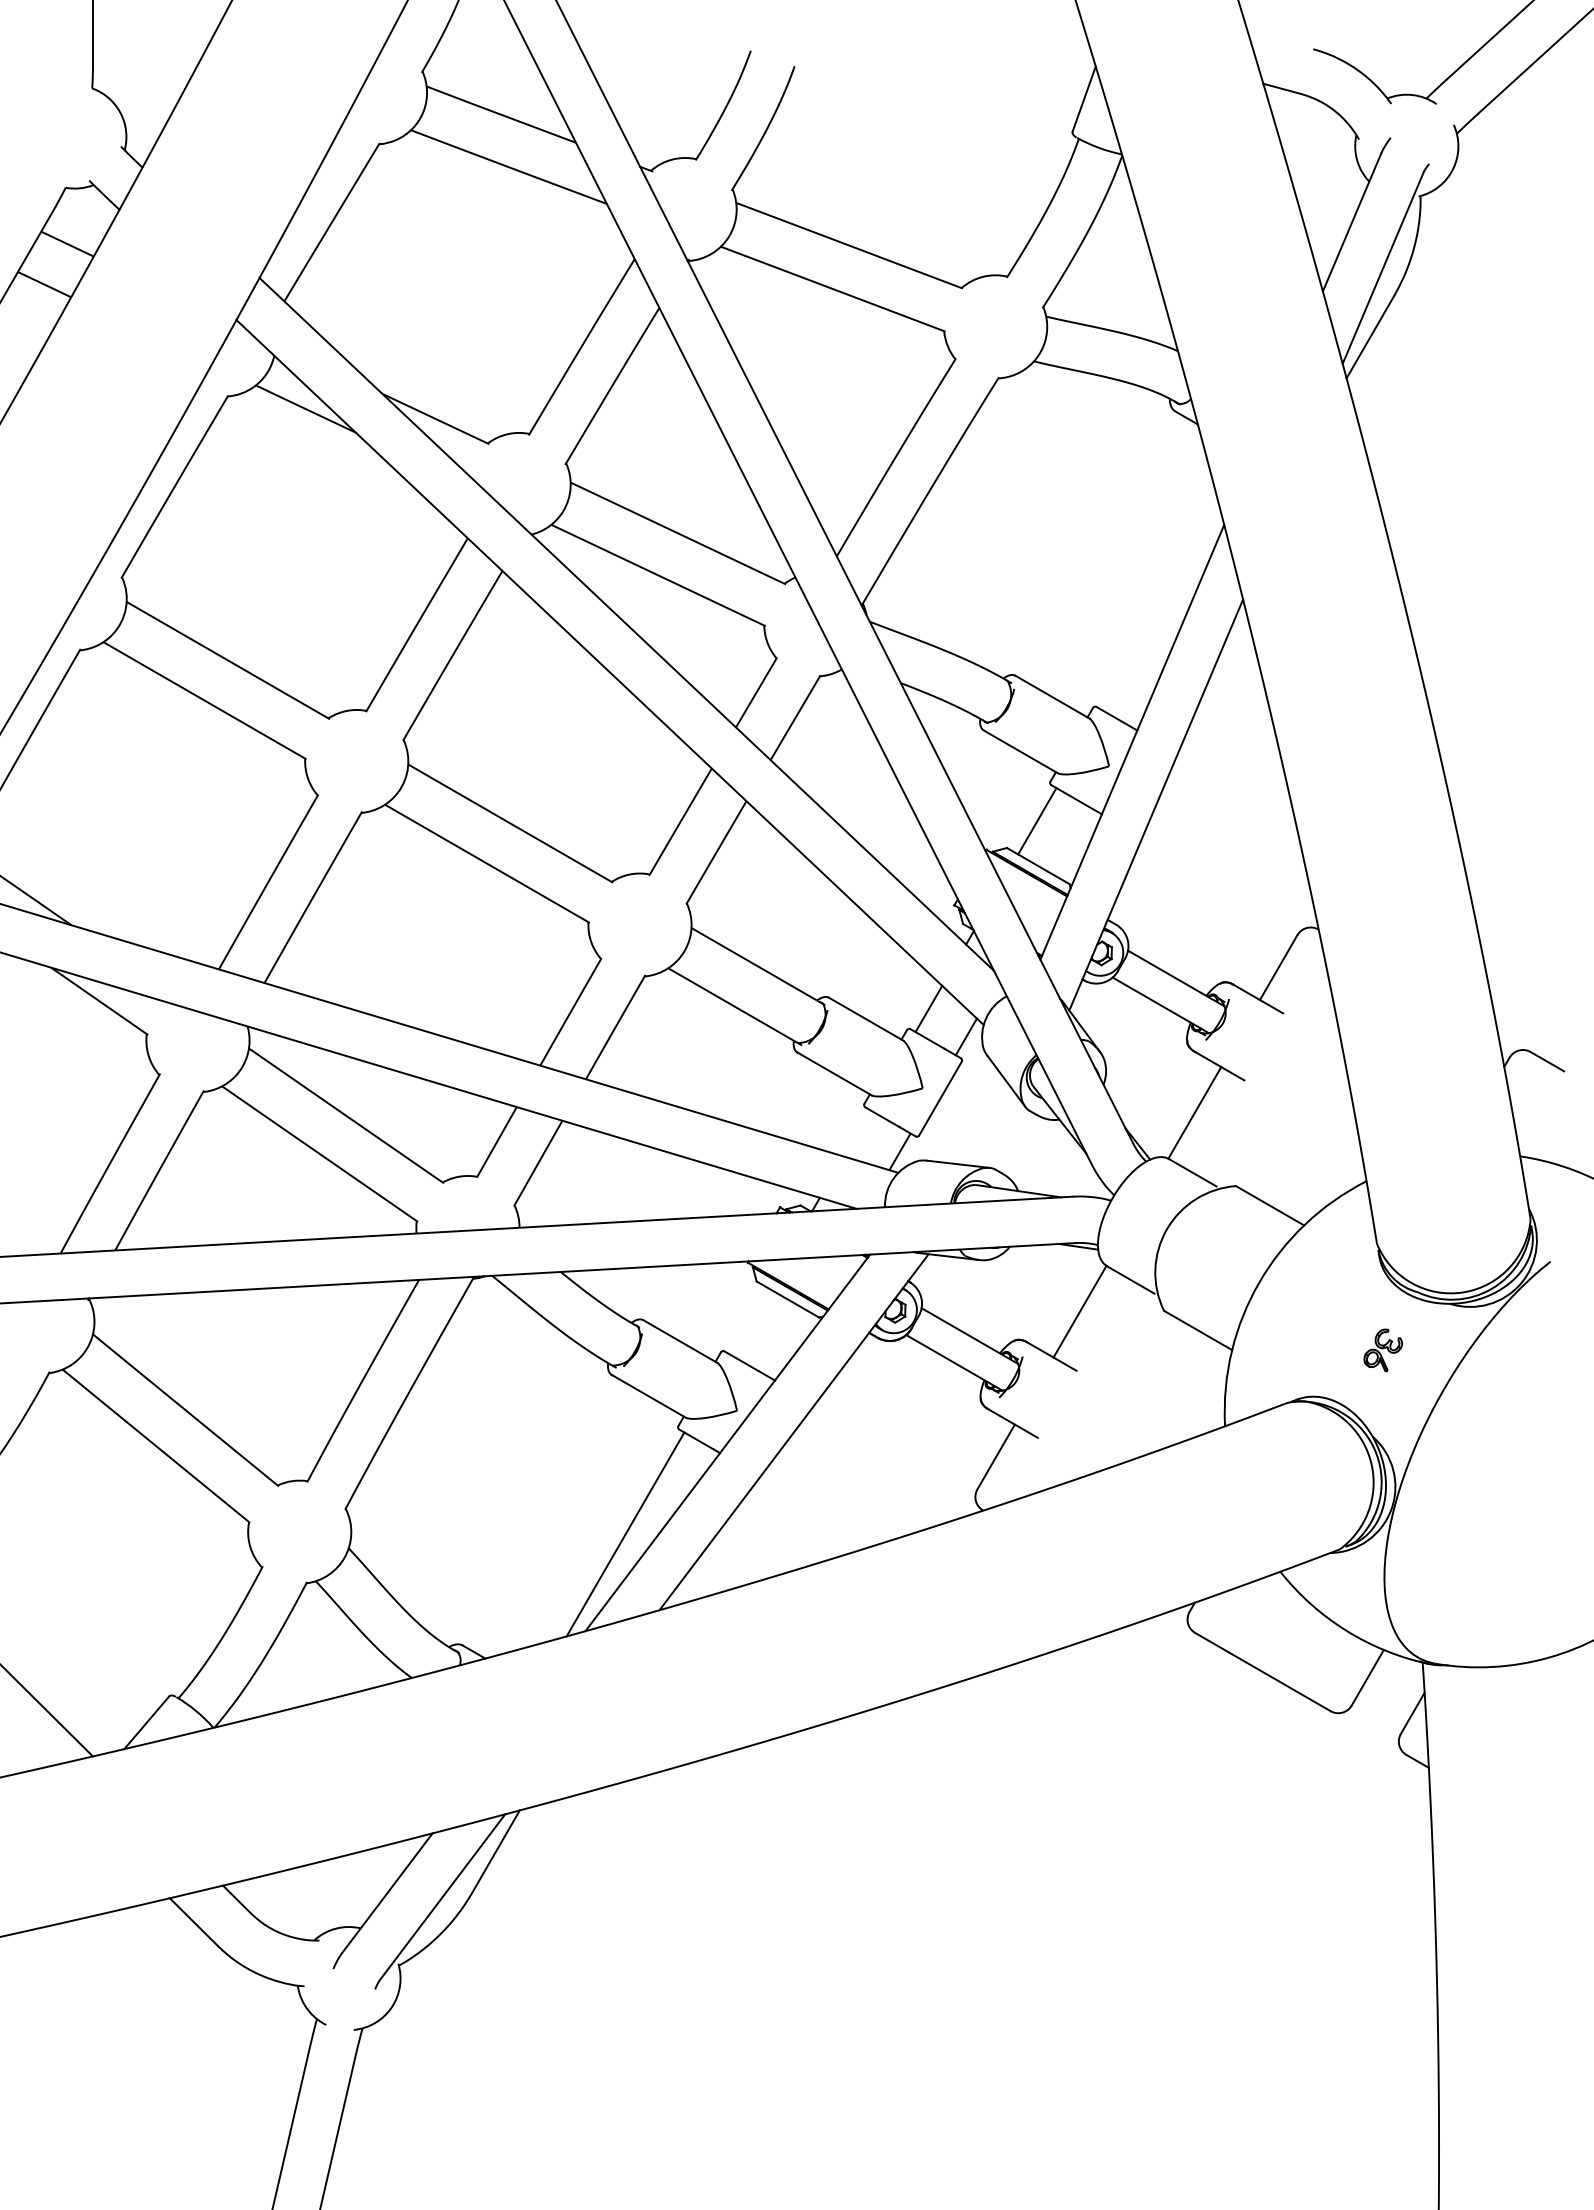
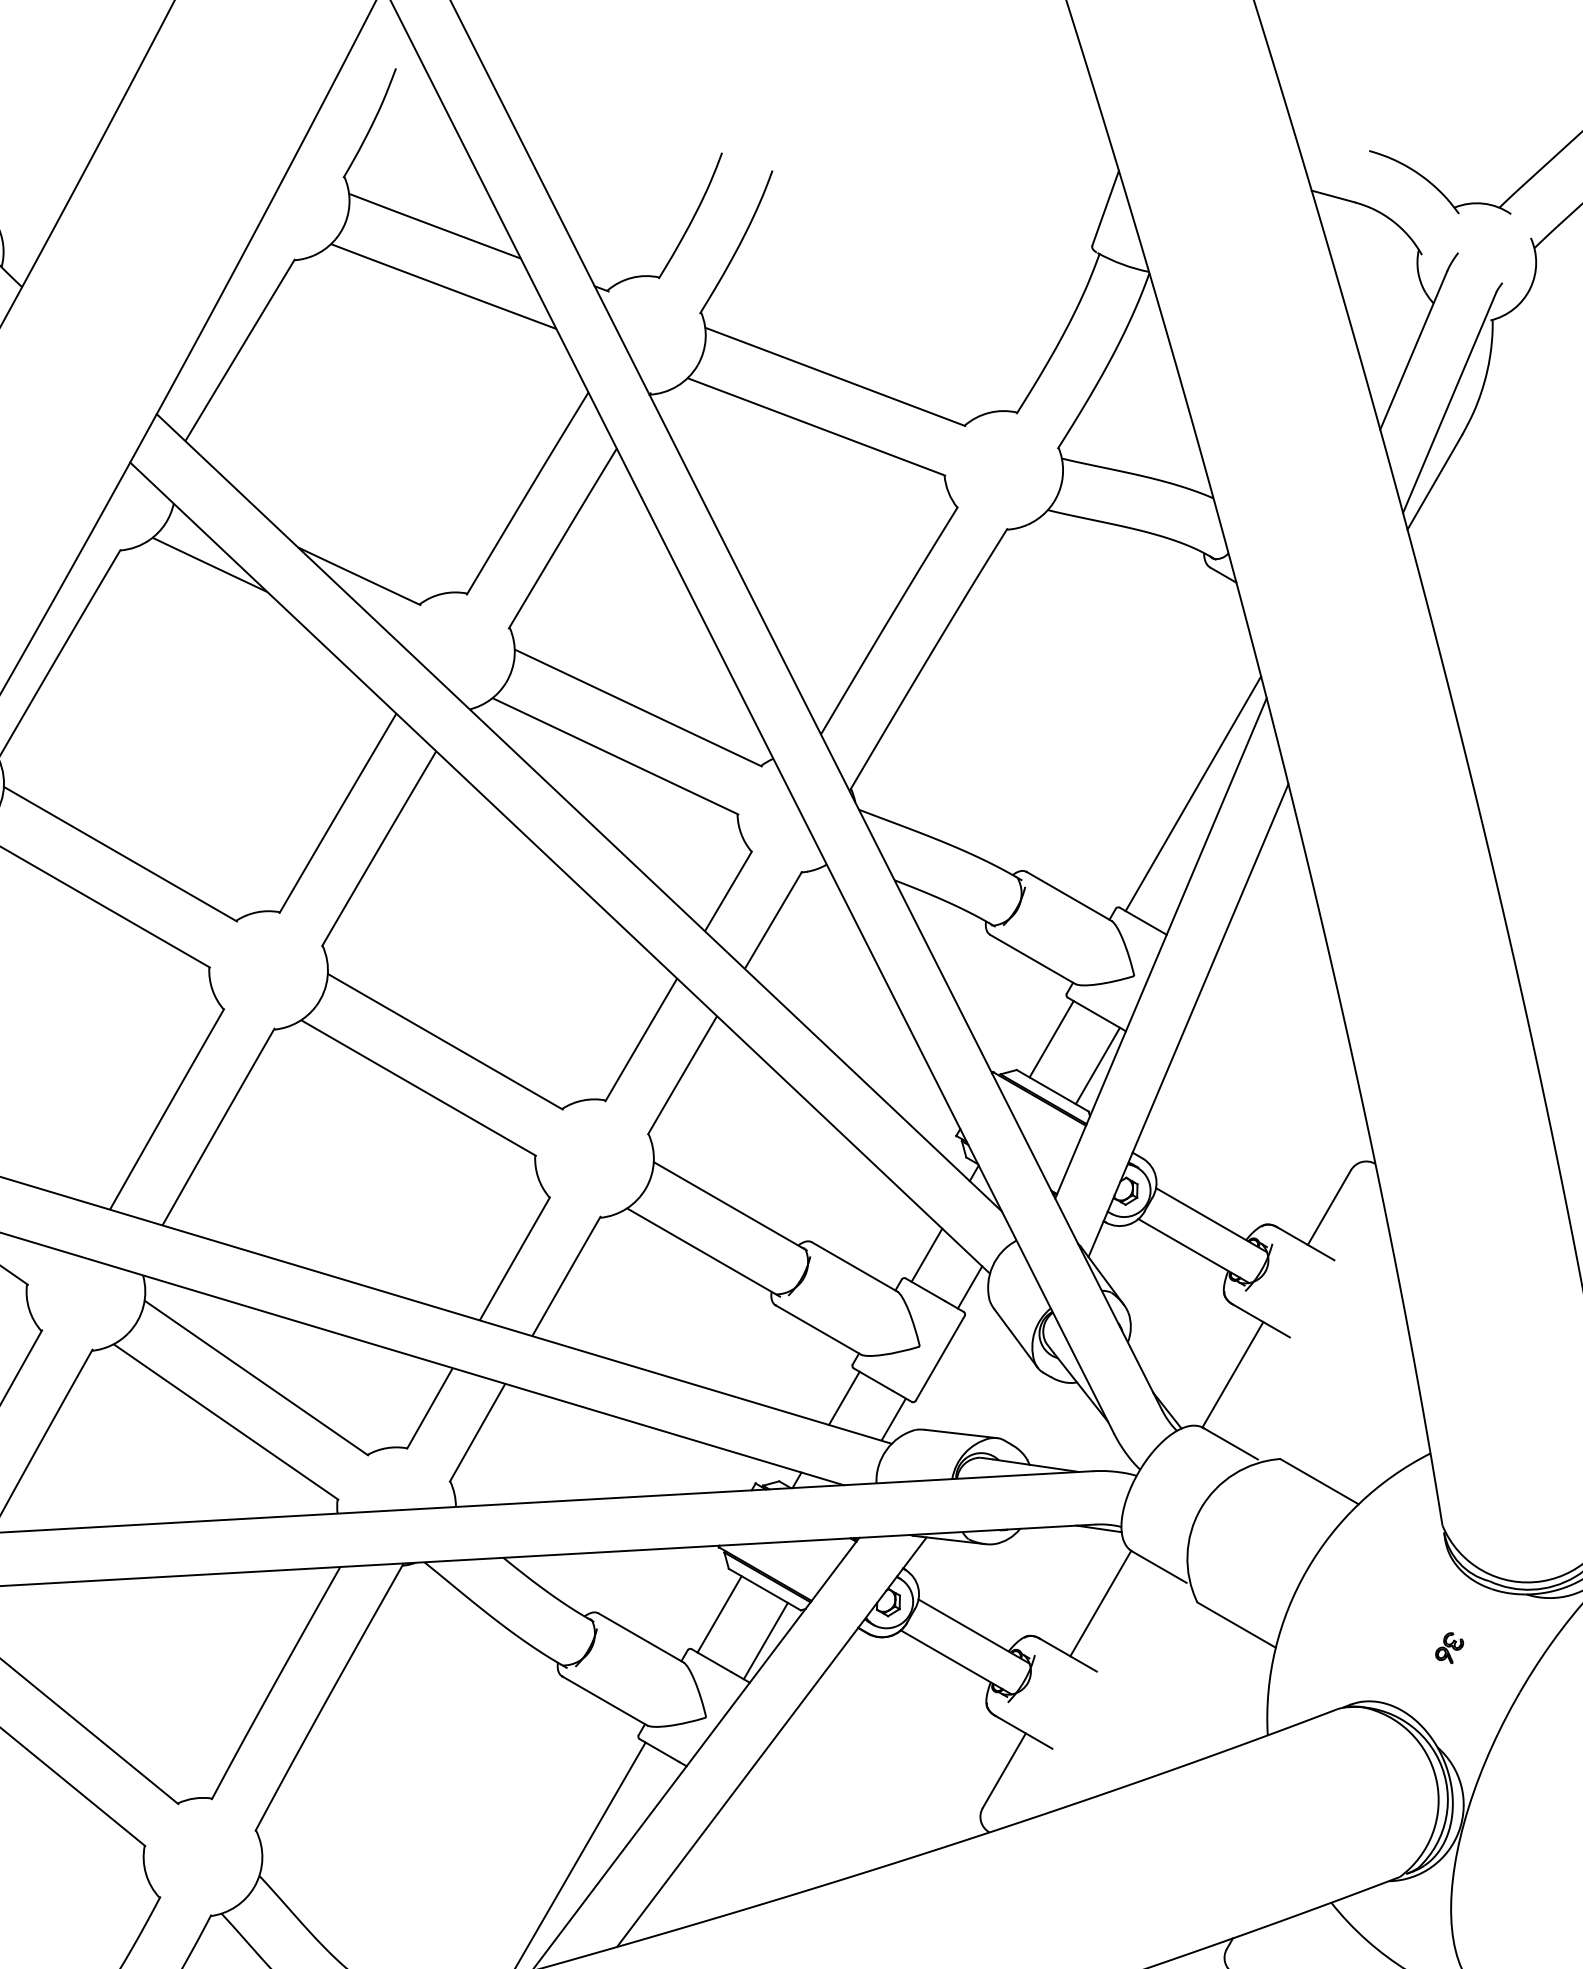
line: (1160, 607) -> (1193, 793), added
line: (1077, 844) -> (1097, 1065), added
line: (856, 1133) -> (843, 1398), added
line: (748, 1320) -> (719, 1613), added
line: (788, 1344) -> (765, 1641), added
part: (1382, 1350) -> (1448, 1648), size x0.62

